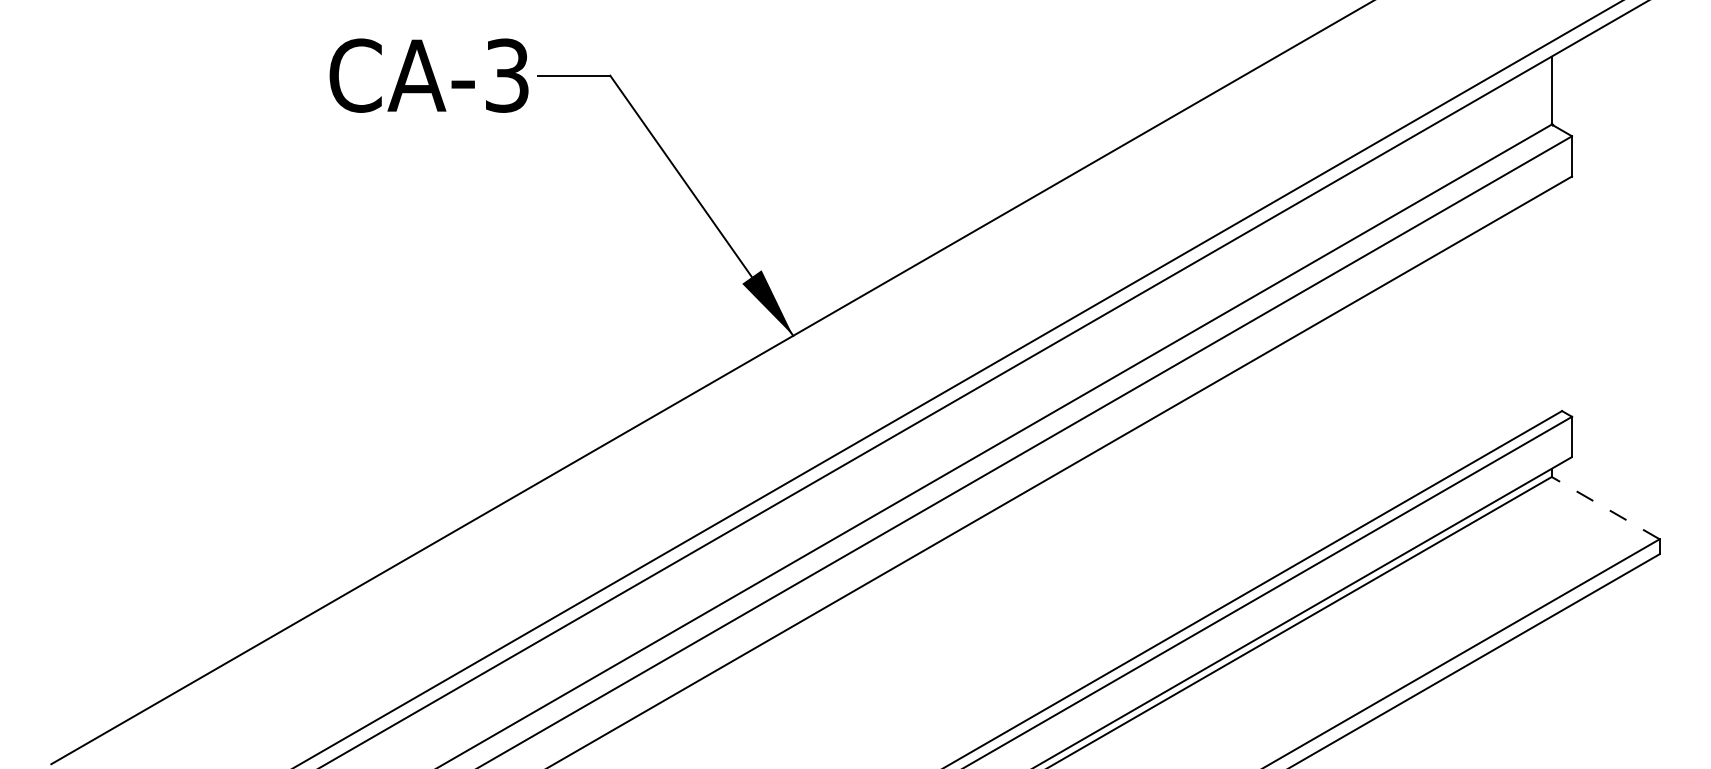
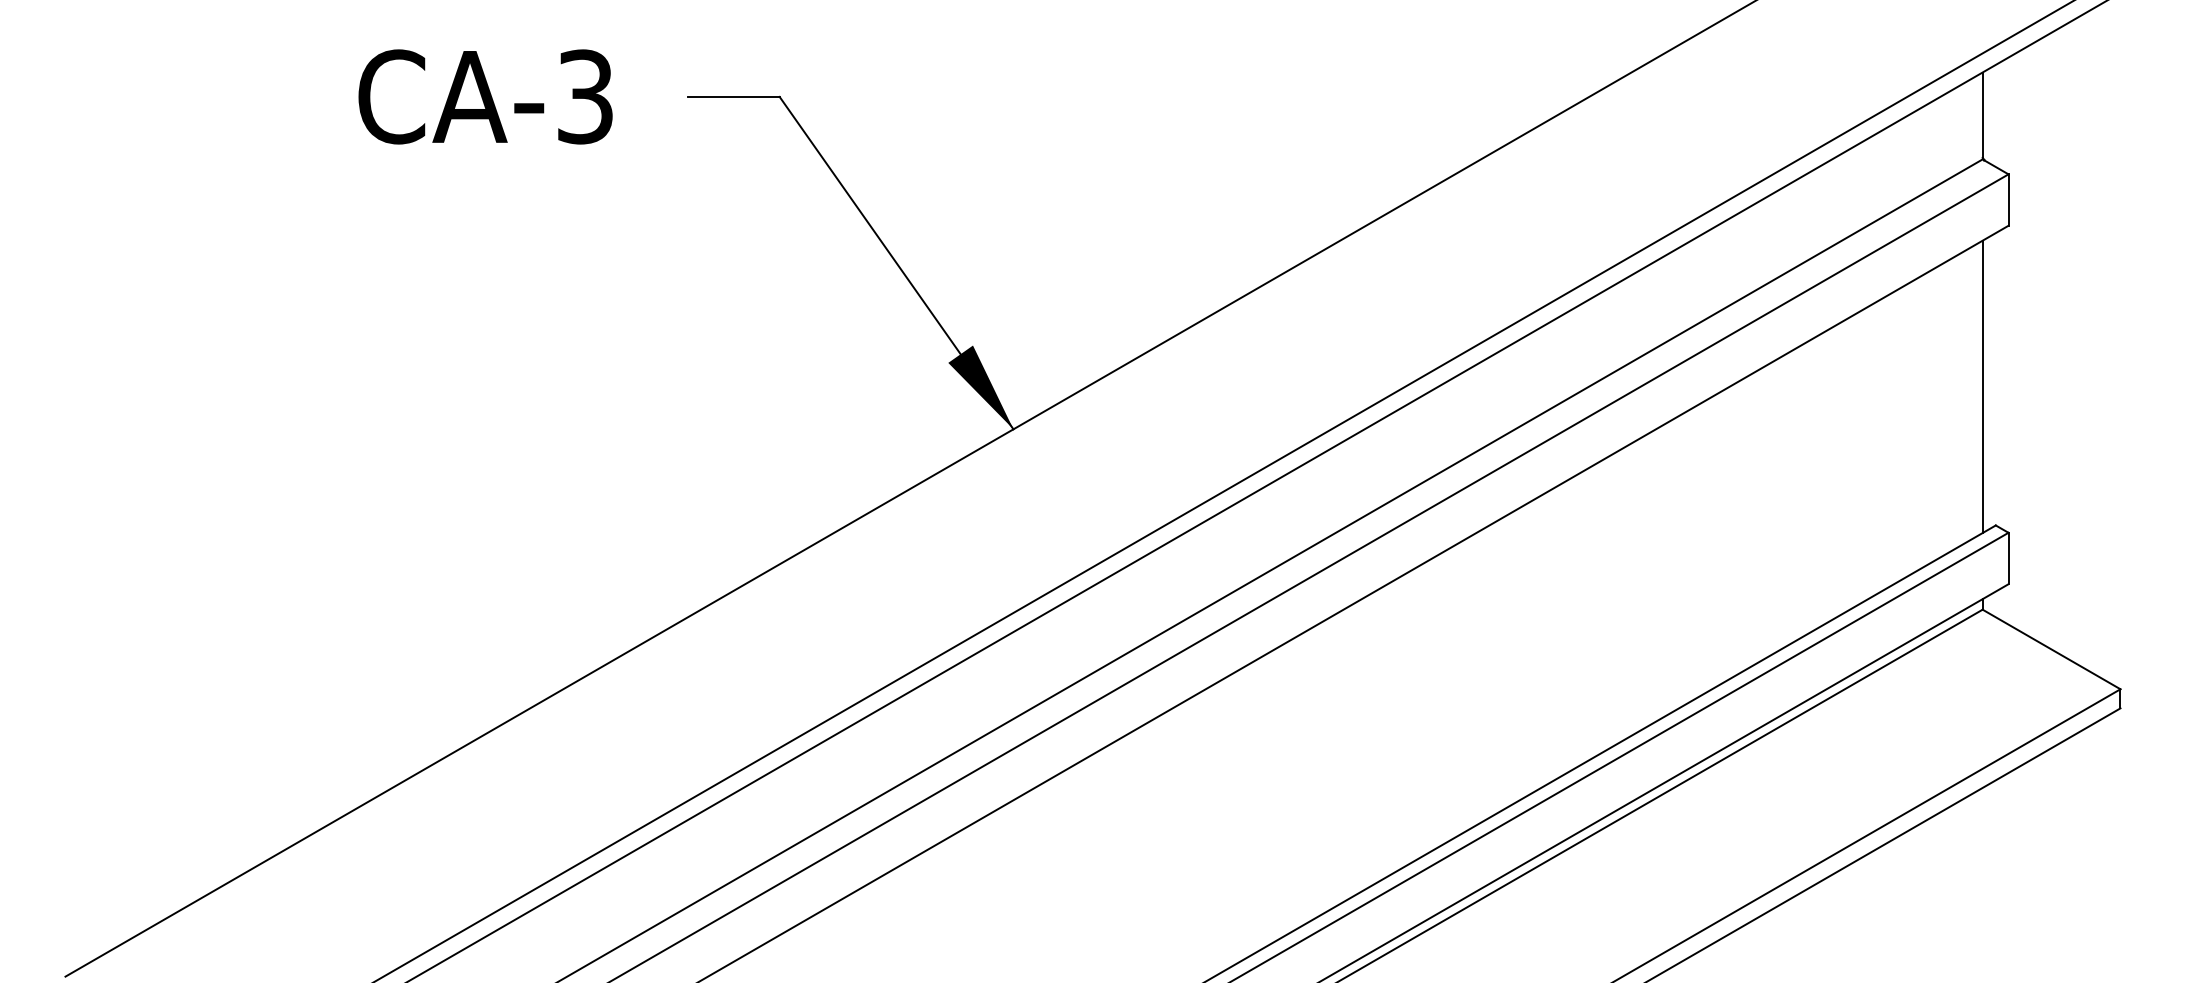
text: (428, 75) -> (484, 96), moved
line: (1551, 302) -> (1982, 386), added
line: (1605, 507) -> (2051, 648), dashed -> solid

